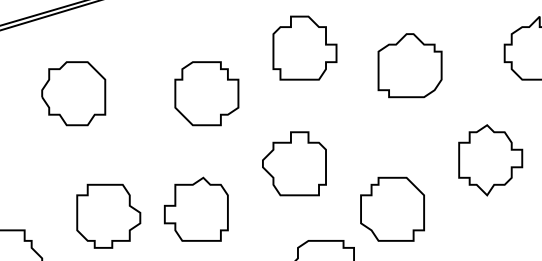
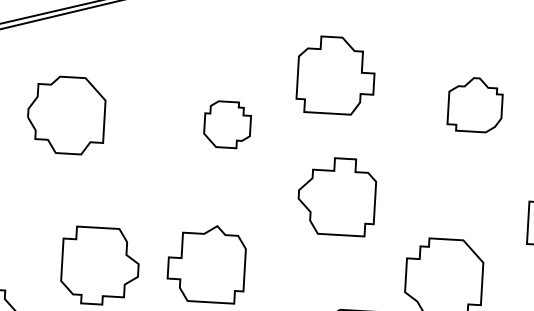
part: (304, 47) -> (335, 74), moved
part: (409, 65) -> (474, 104), size x0.7
part: (206, 93) -> (227, 124), size x0.6
part: (294, 163) -> (337, 196), moved

